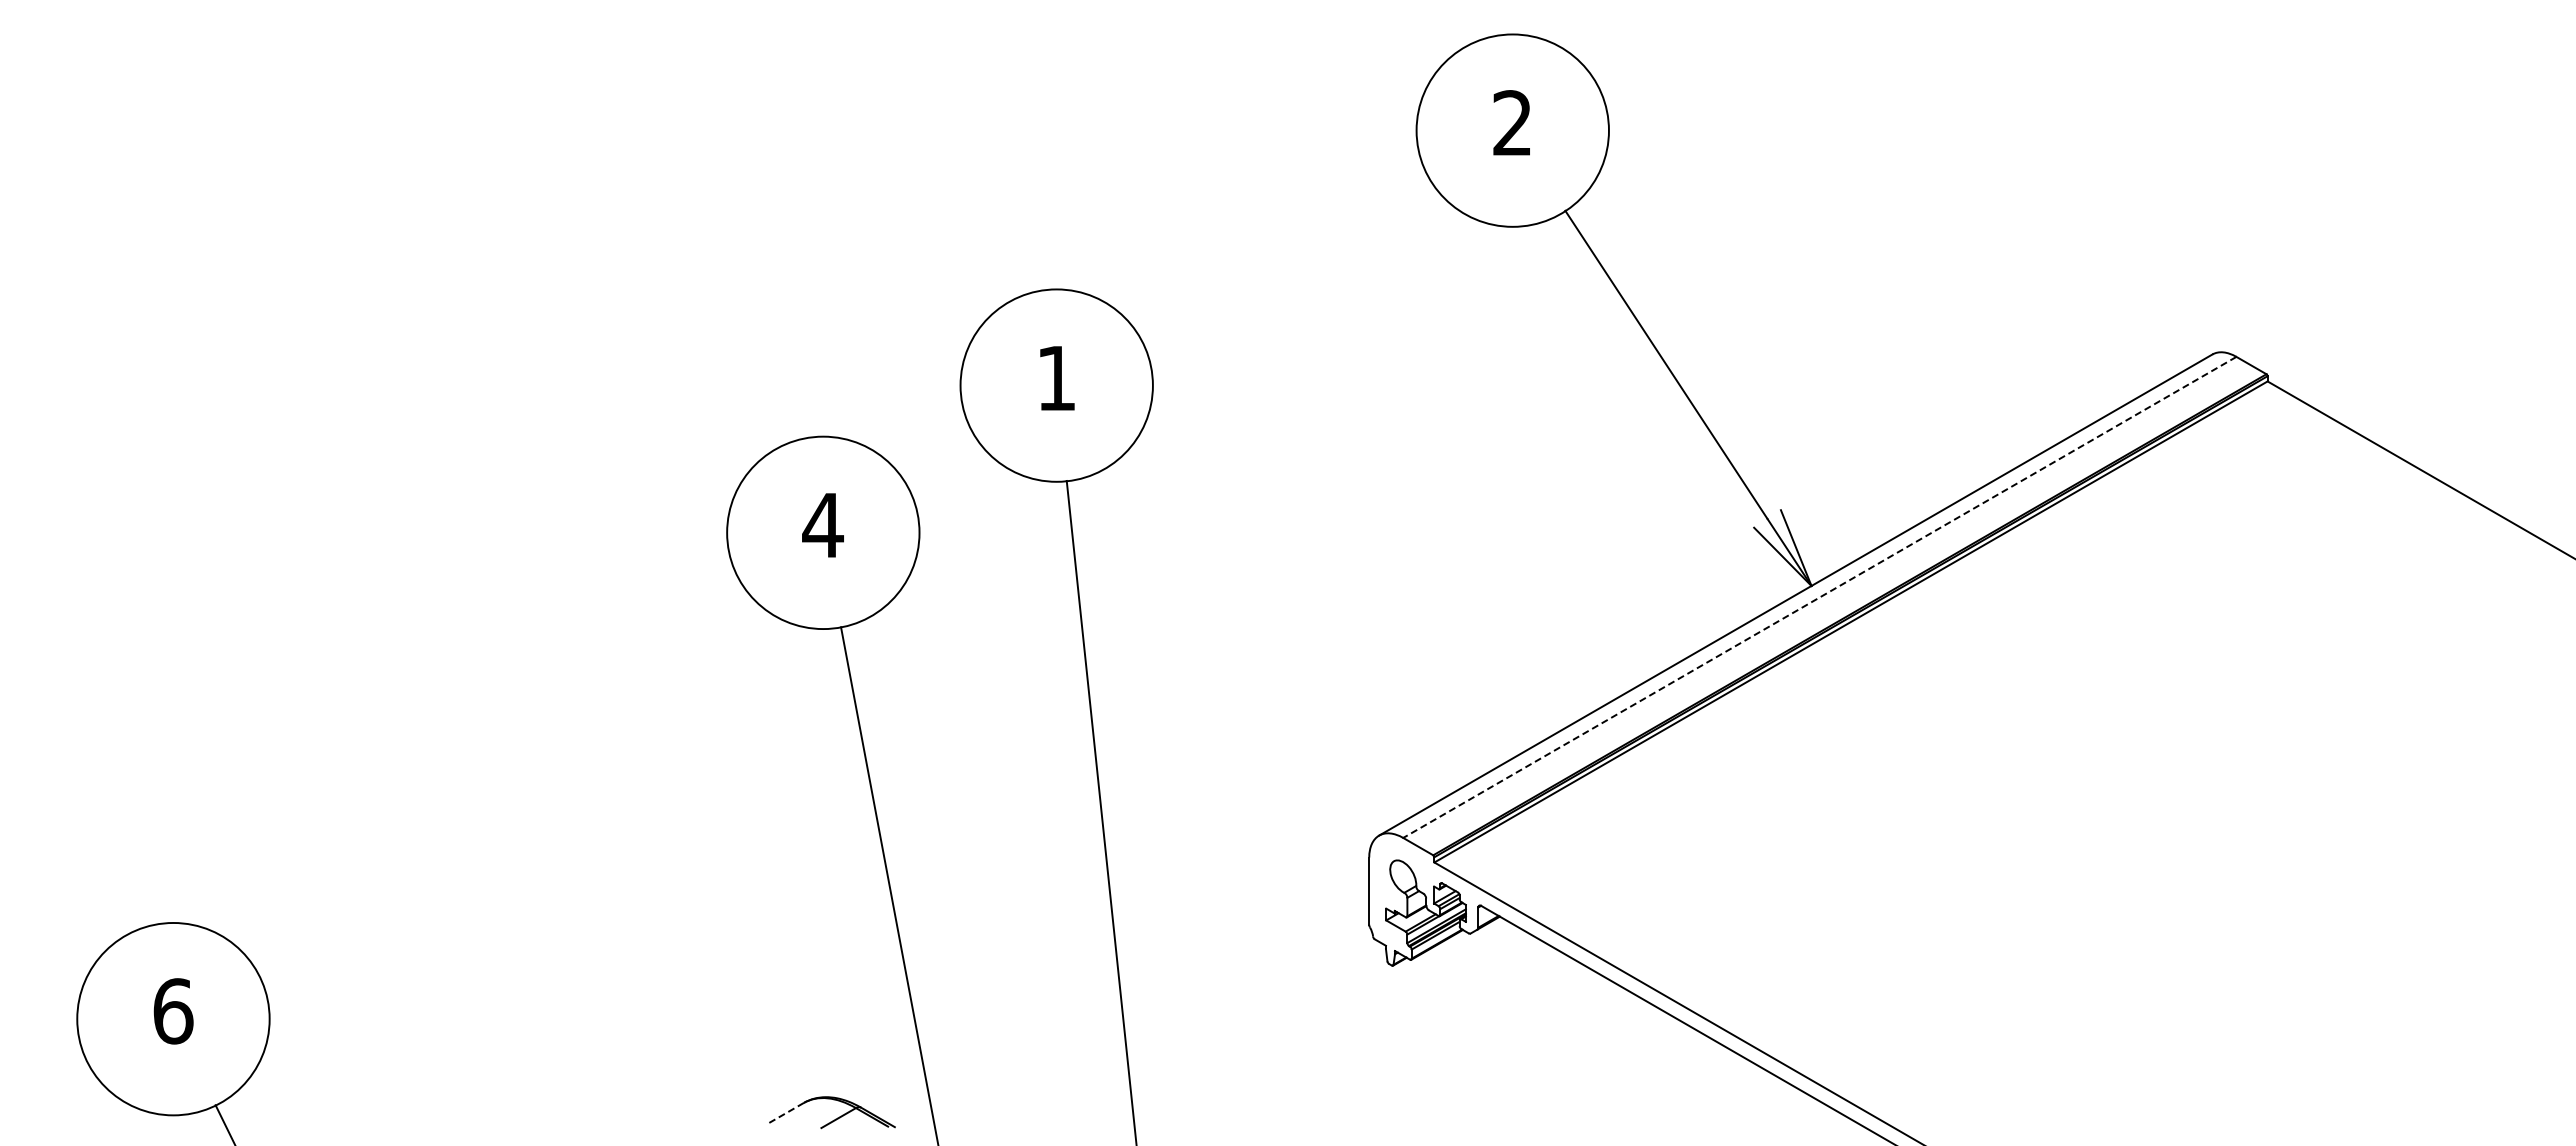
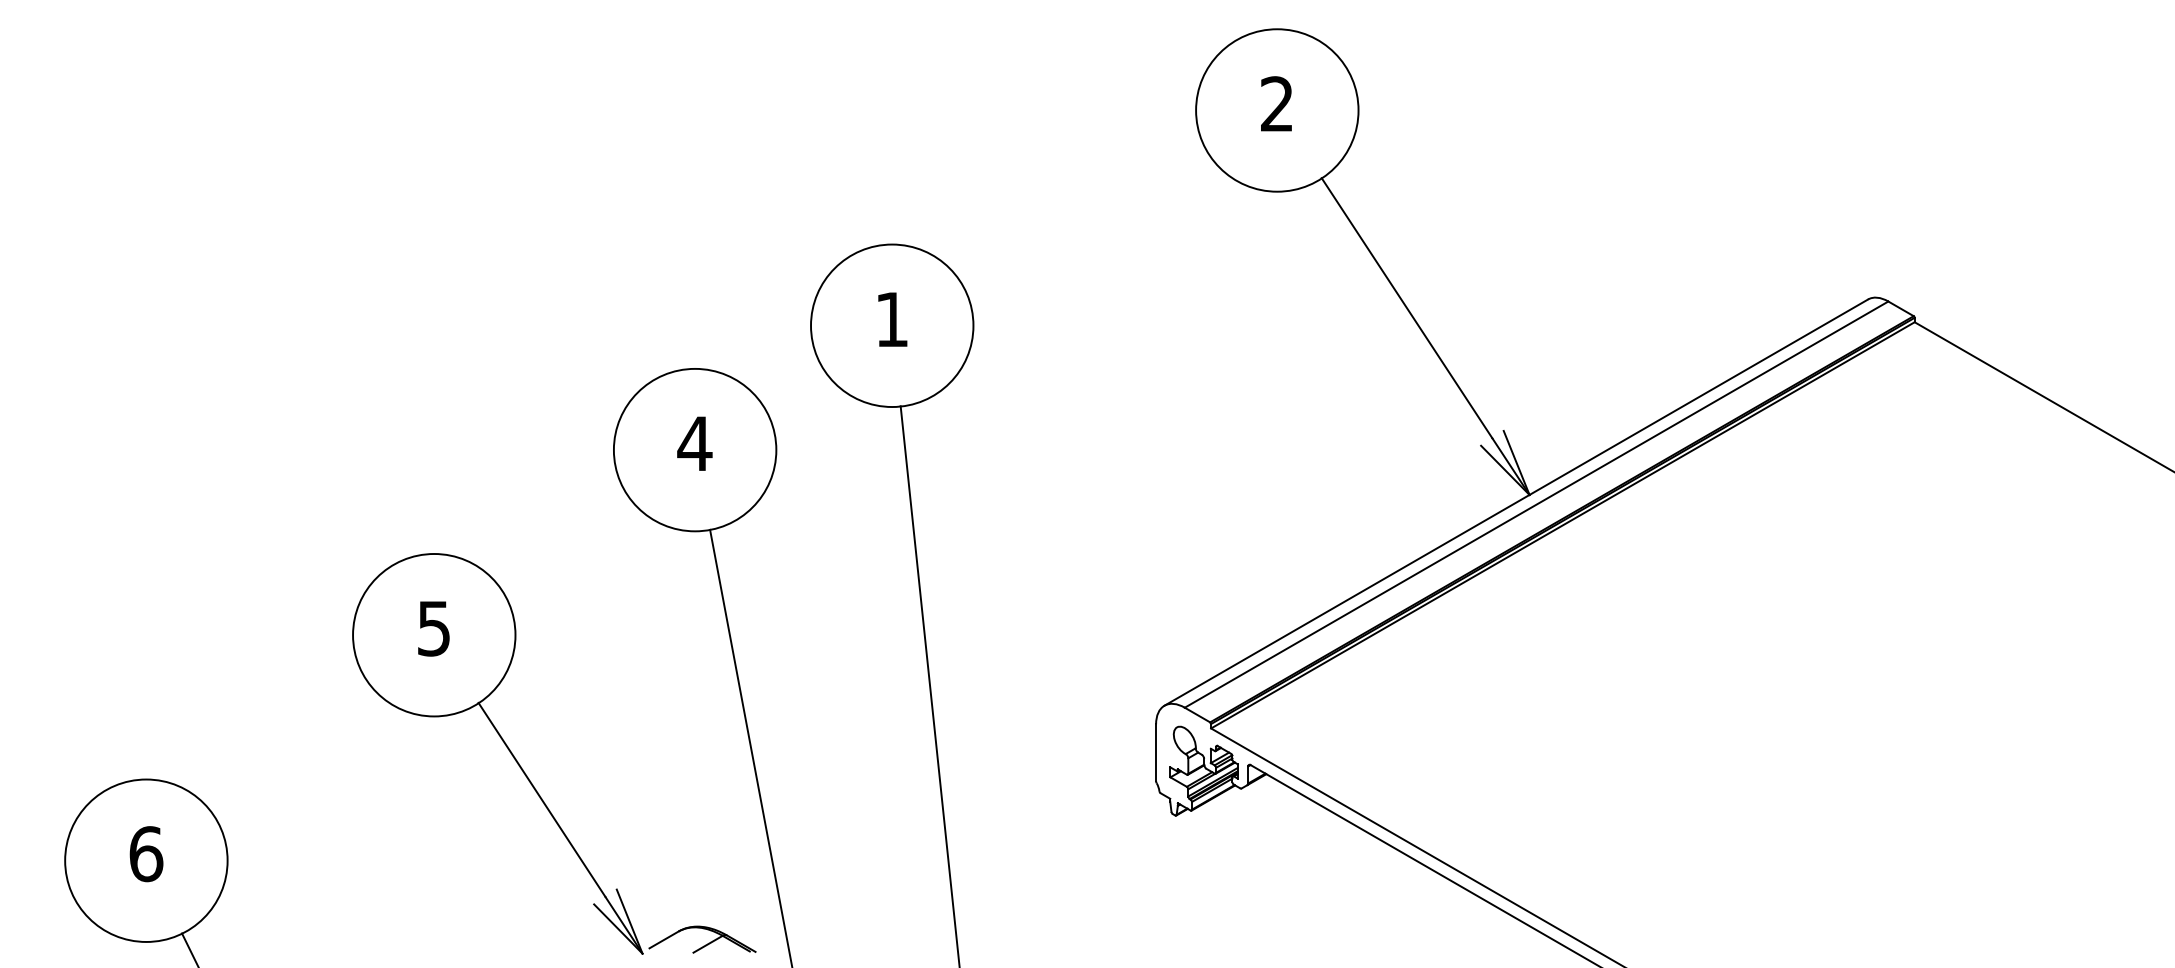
line: (1819, 597) -> (1536, 504), dashed -> solid
part: (599, 884) -> (506, 747), added
line: (786, 1112) -> (664, 939), dashed -> solid

